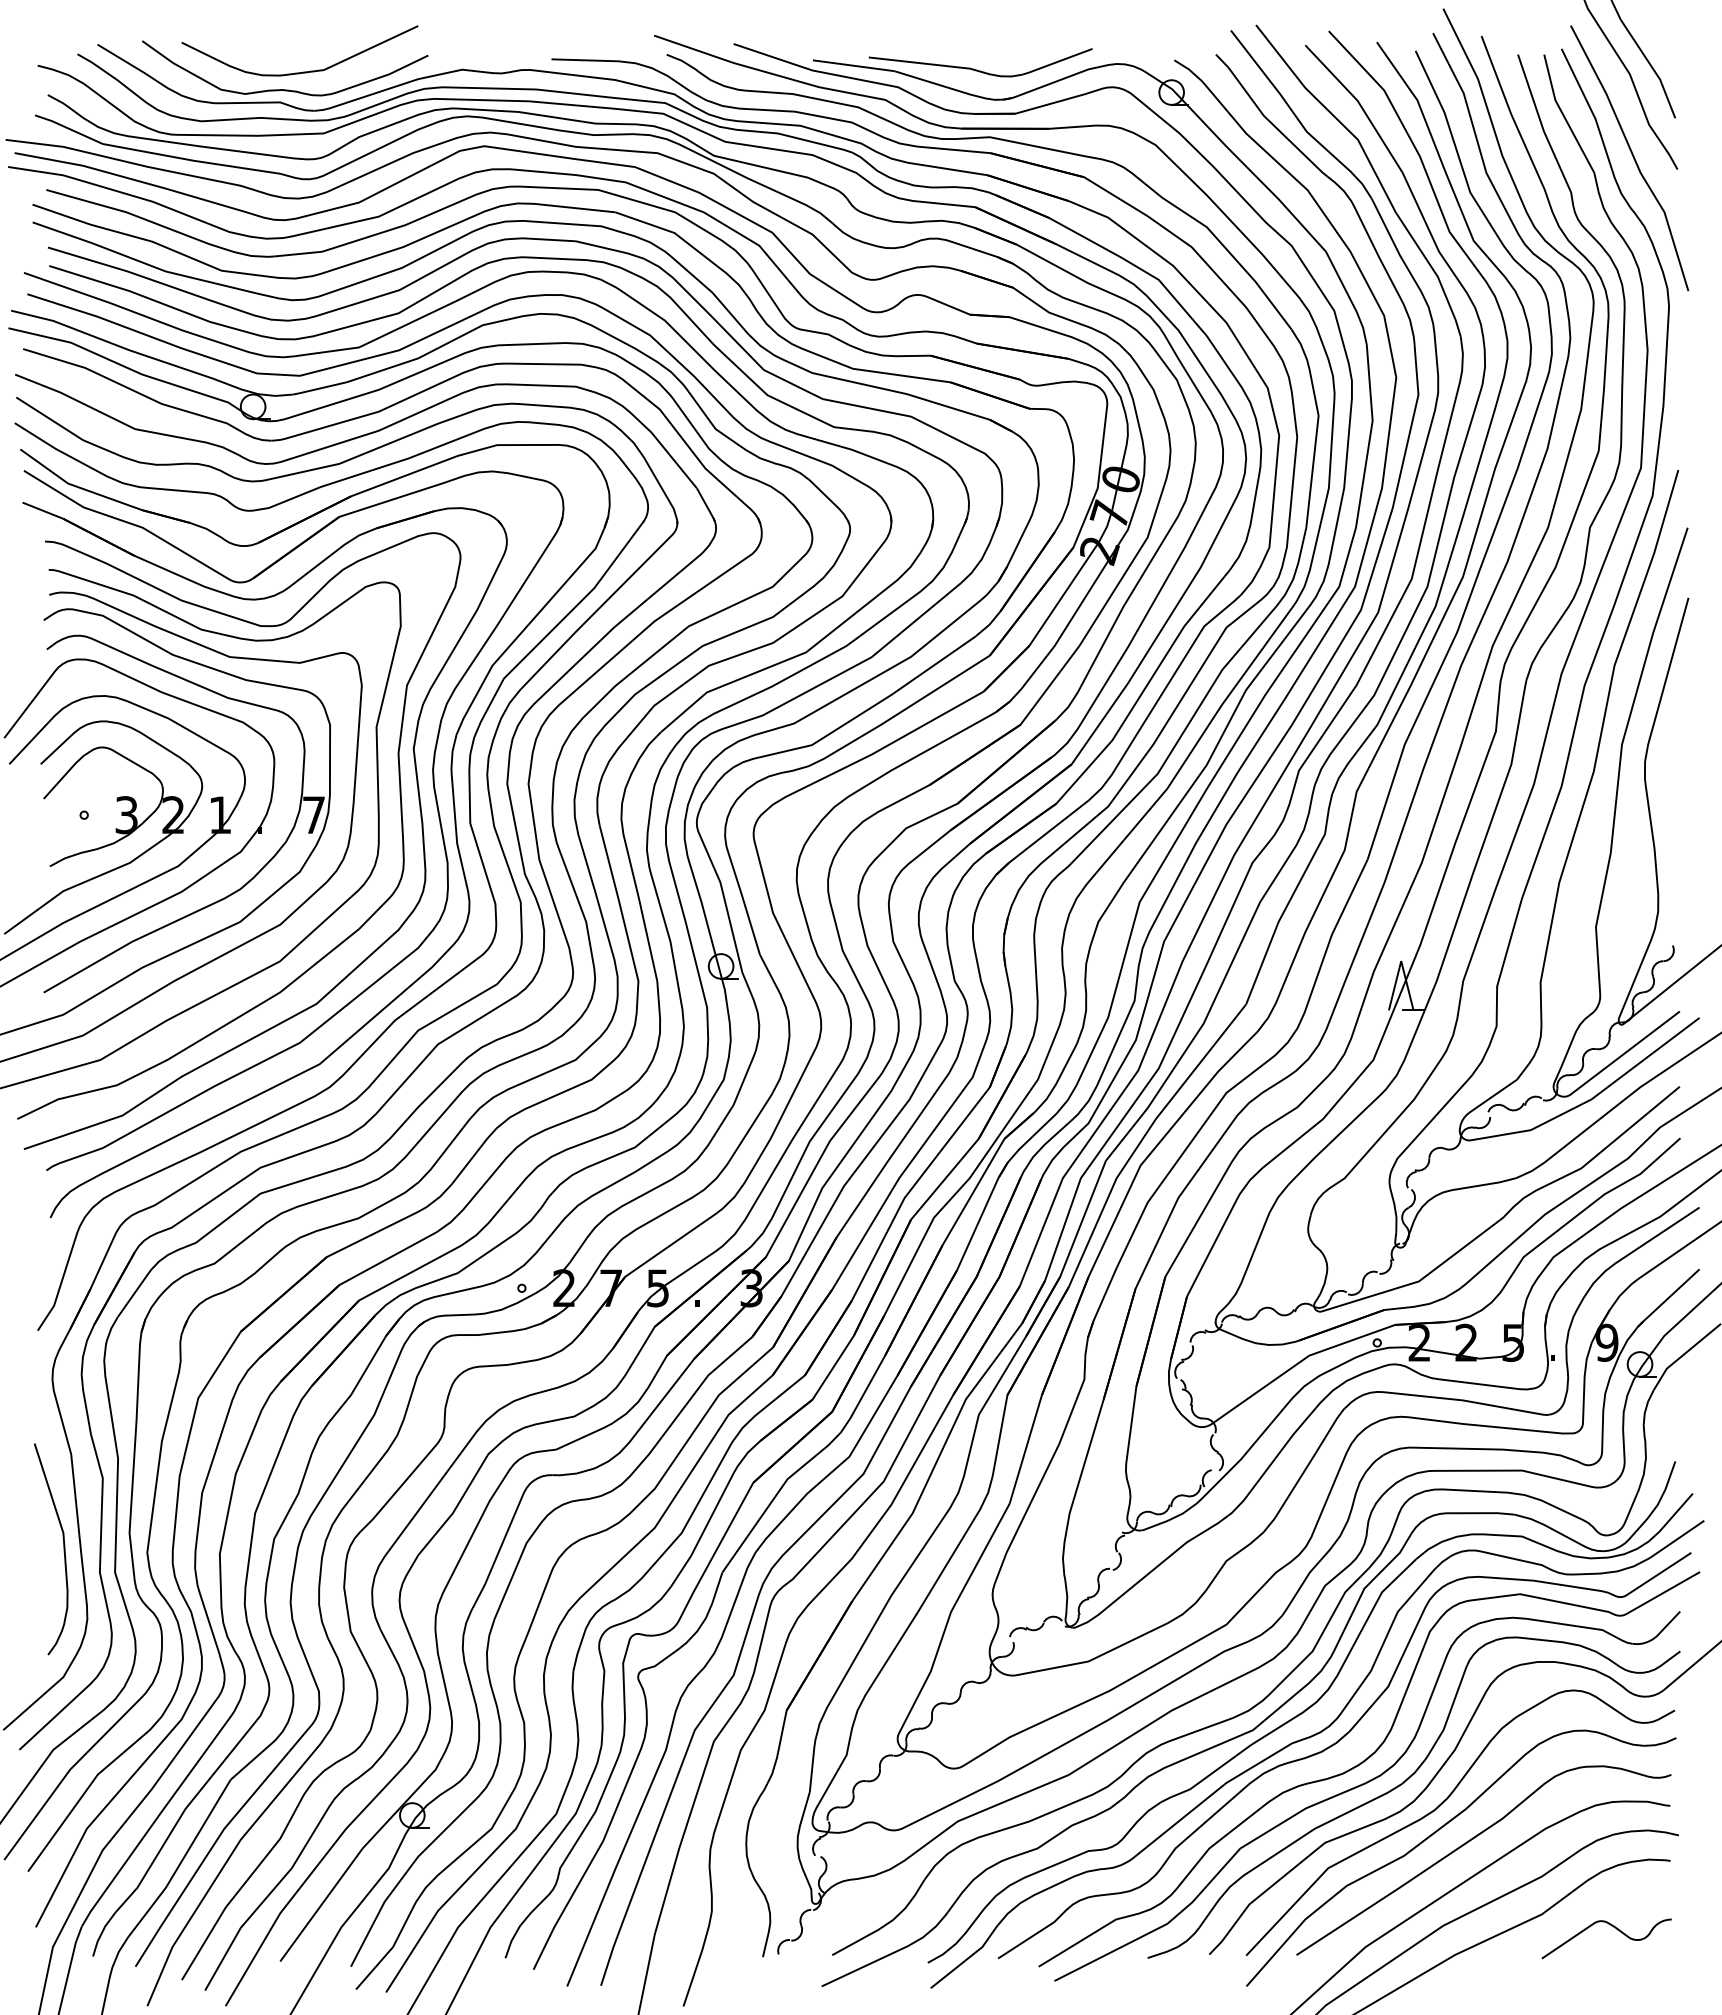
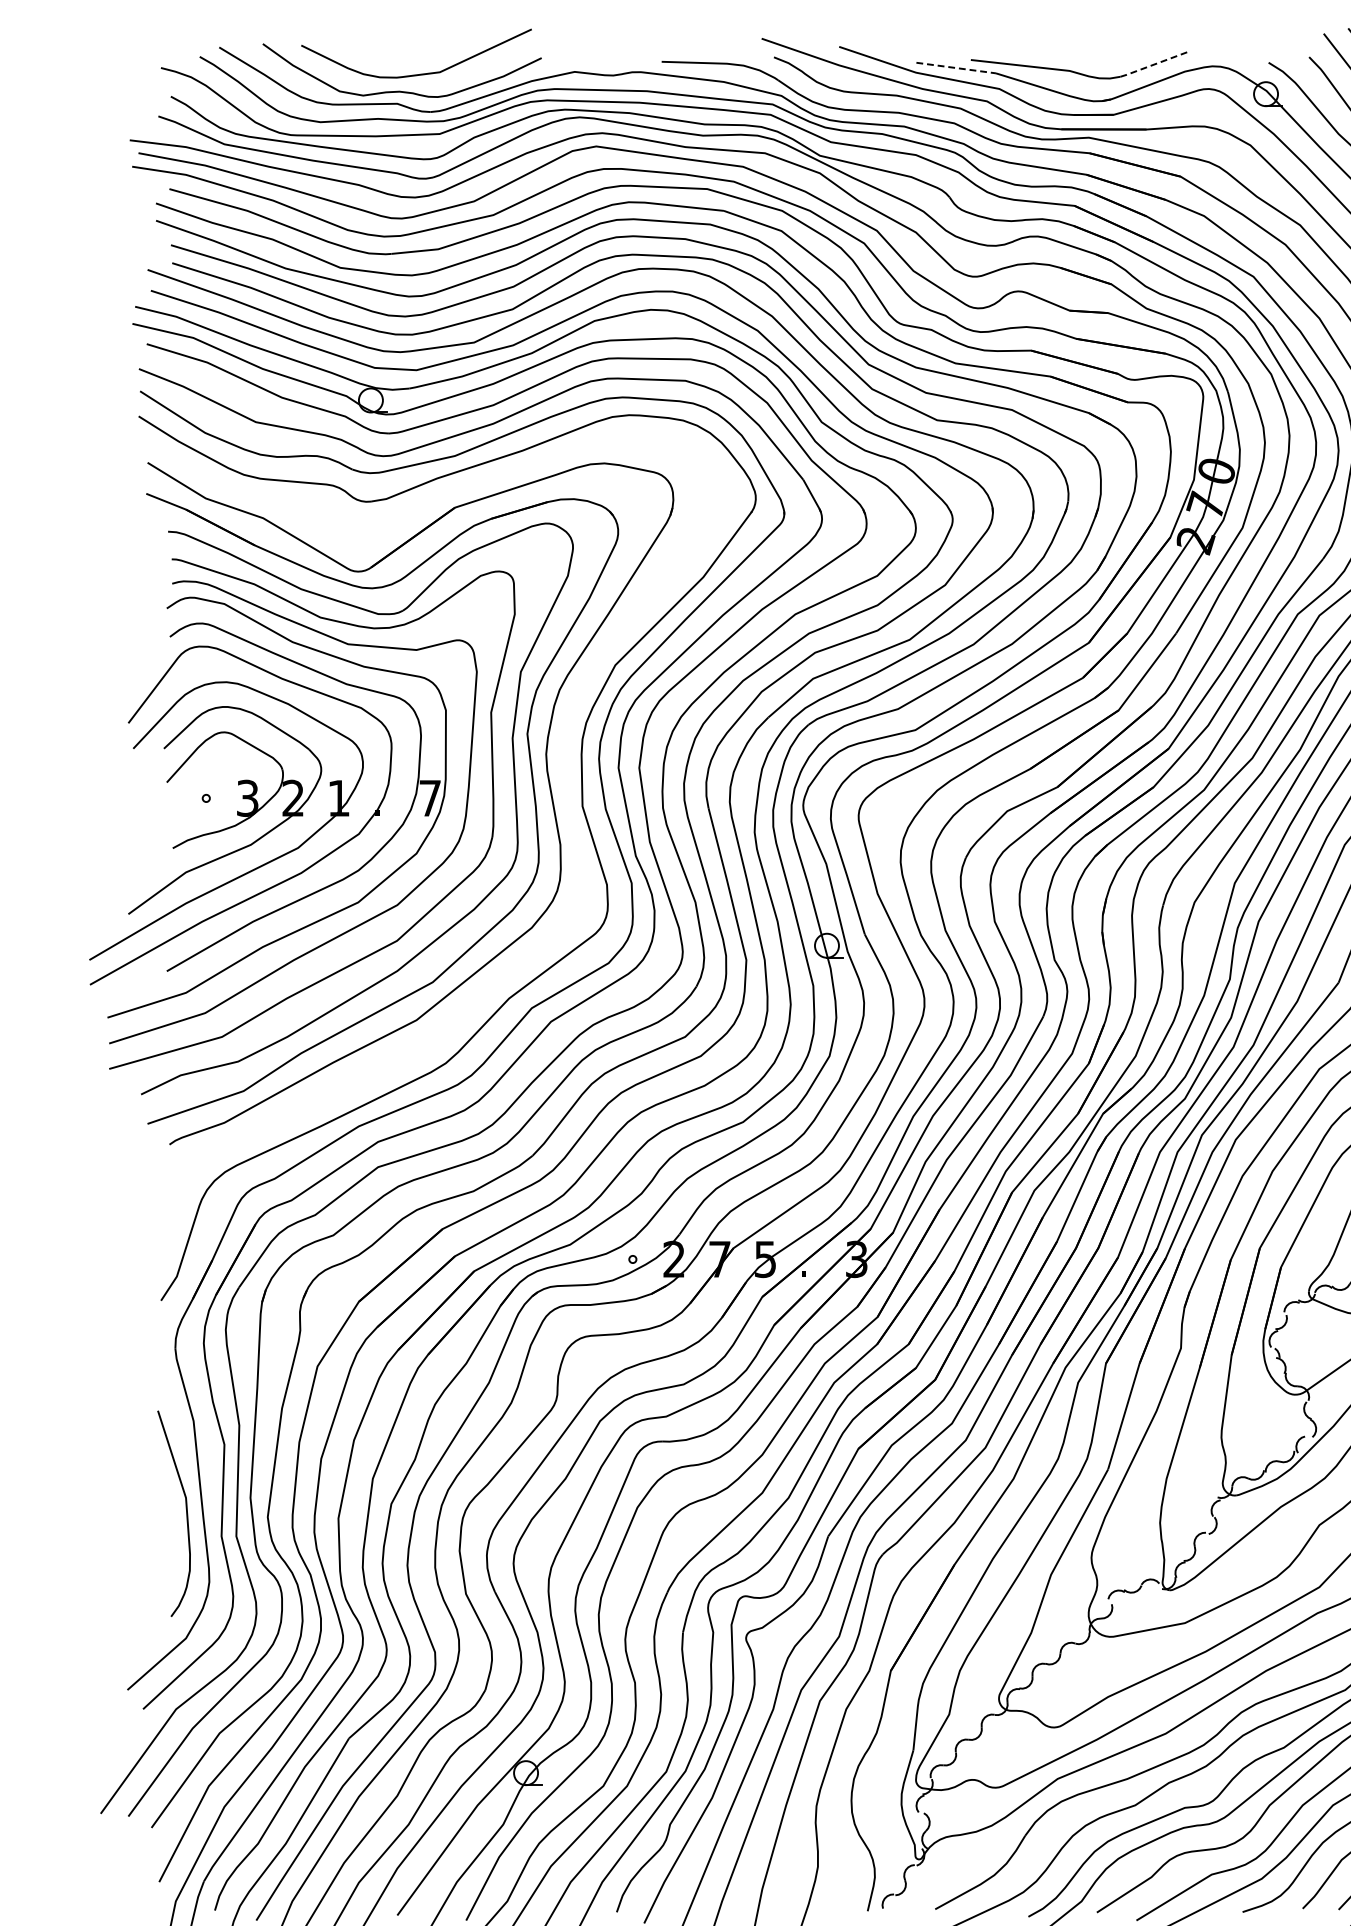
line: (1056, 62) -> (1153, 64), solid -> dashed
line: (854, 65) -> (956, 67), solid -> dashed
part: (454, 826) -> (567, 809), removed

